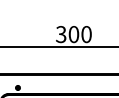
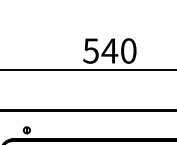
text: (67, 34) -> (100, 50), 300 -> 540

